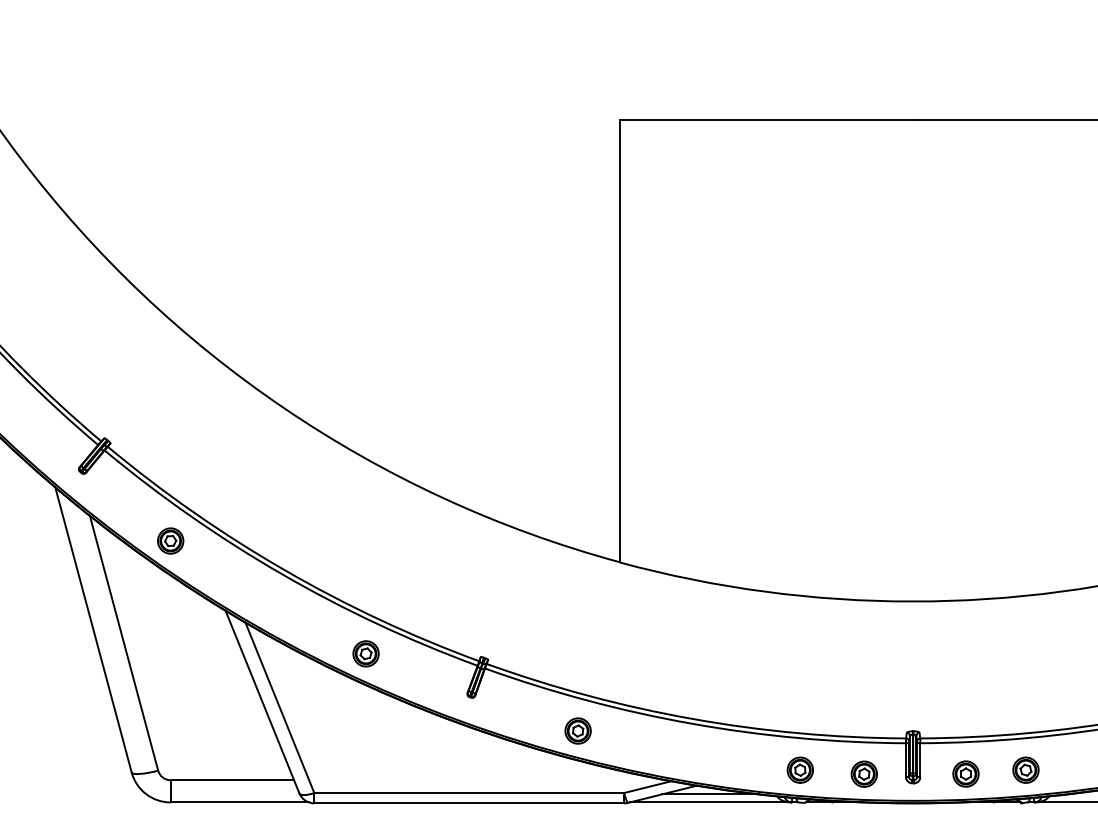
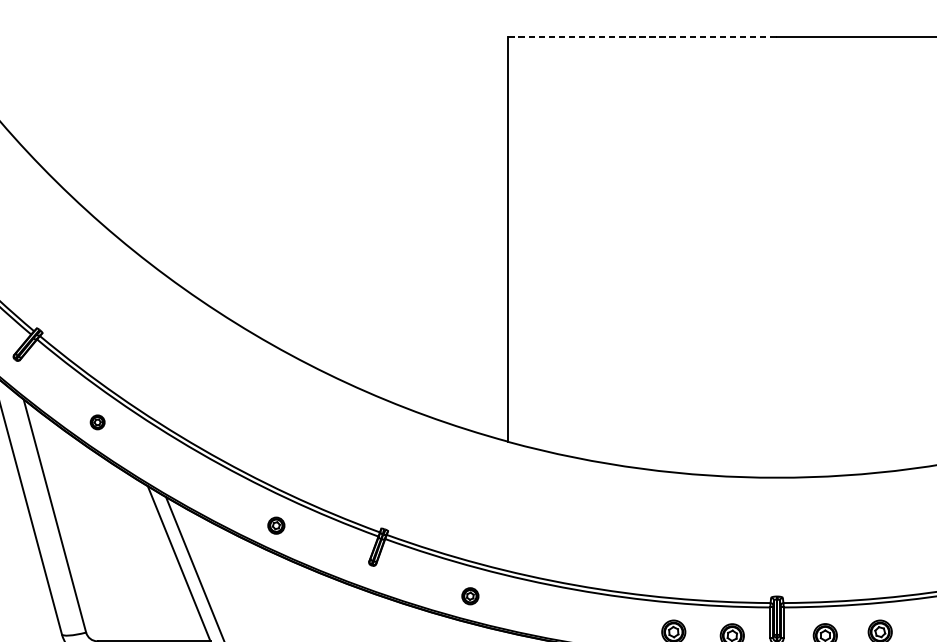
line: (766, 120) -> (642, 37), solid -> dashed
part: (170, 540) -> (97, 421), size x0.6
part: (365, 653) -> (275, 525), size x0.7
part: (577, 730) -> (469, 595), size x0.7

